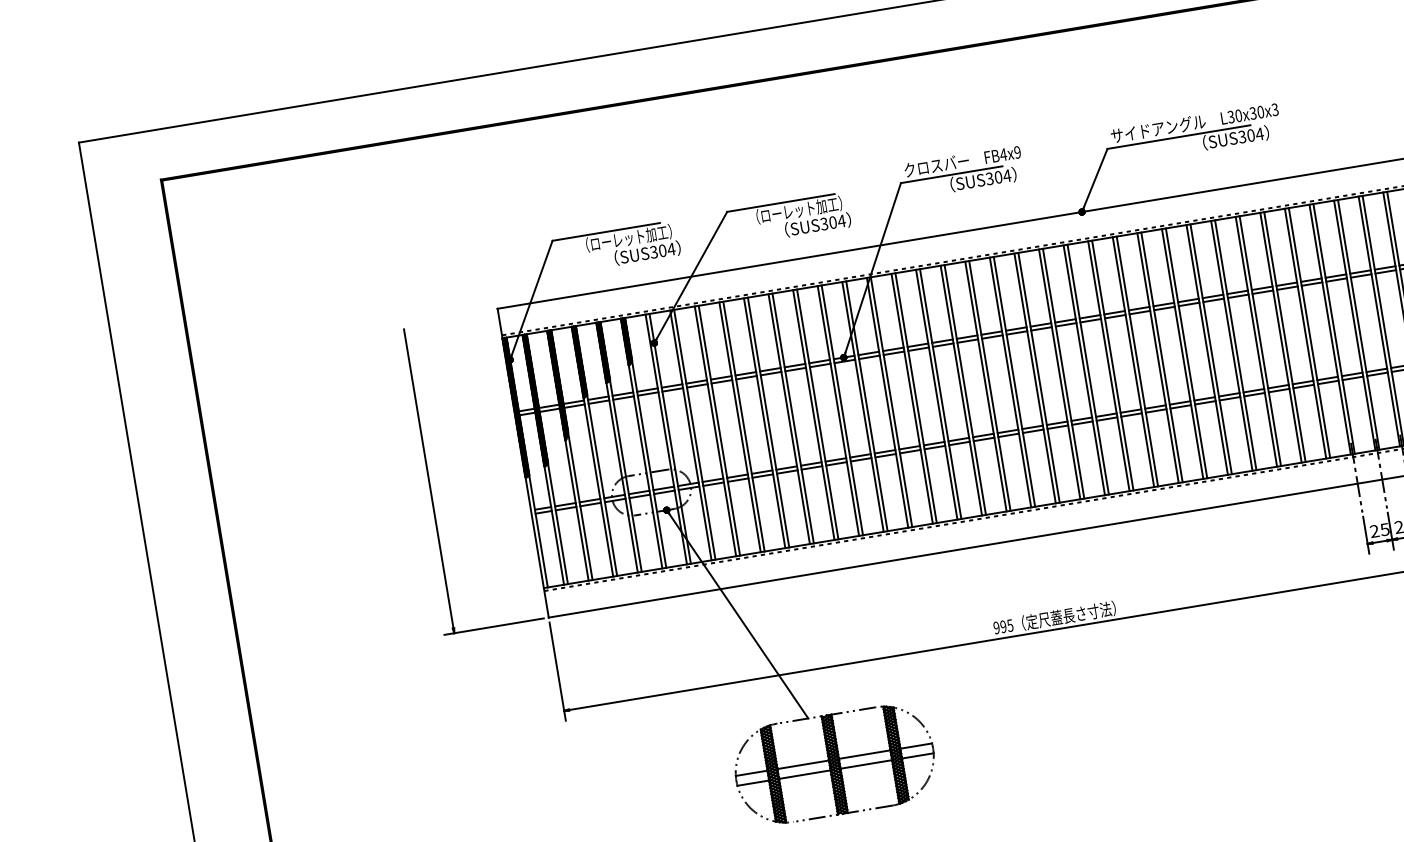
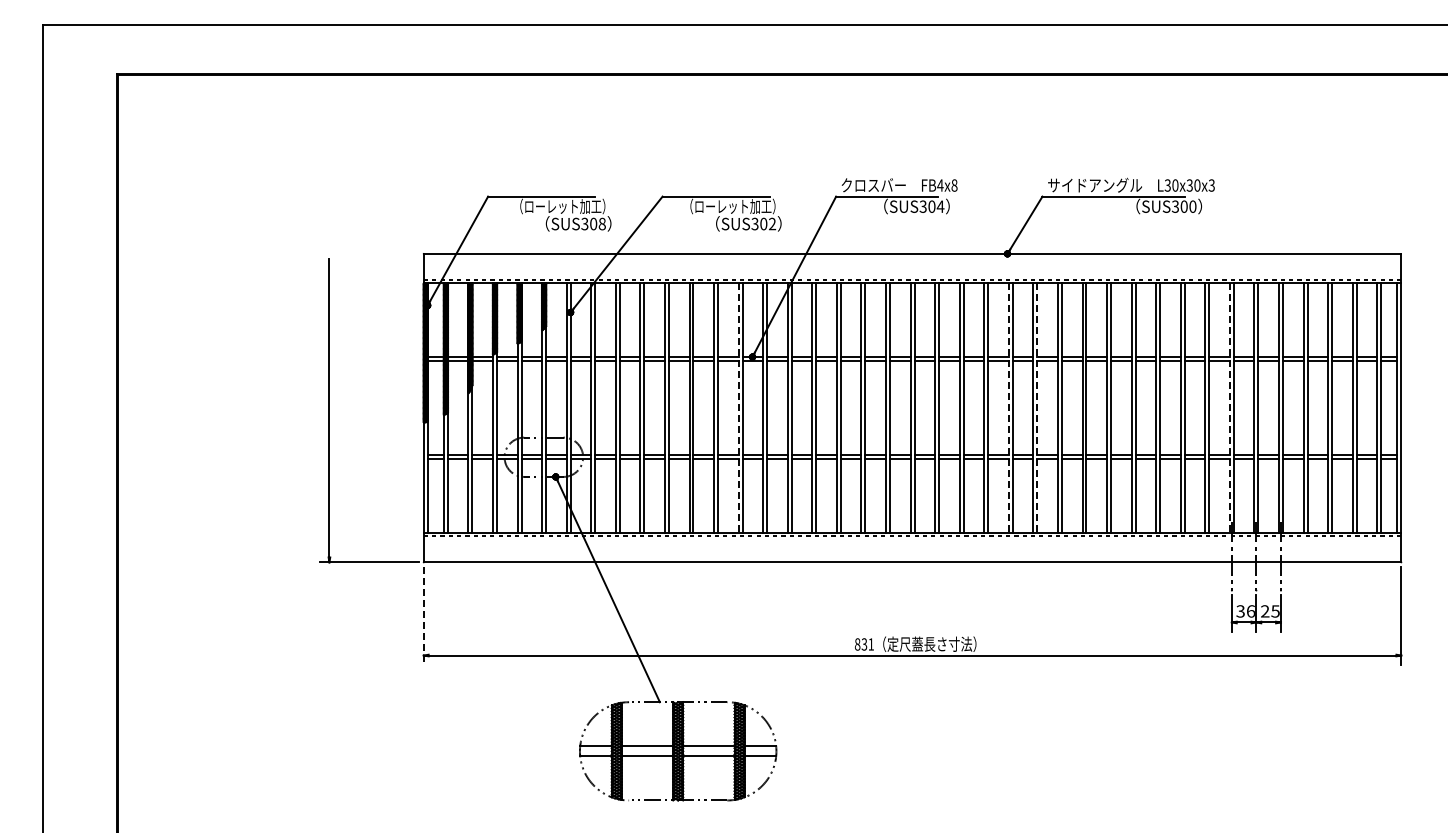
text: (1259, 133) -> (1192, 206), SUS304 -> SUS300
text: (1017, 152) -> (954, 185), FB4x9 -> FB4x8
text: (841, 220) -> (772, 223), SUS304 -> SUS302
text: (671, 248) -> (602, 223), SUS304 -> SUS308
line: (1329, 330) -> (1229, 408), solid -> dashed
line: (1137, 361) -> (1037, 408), solid -> dashed
line: (1108, 366) -> (1008, 408), solid -> dashed
line: (838, 411) -> (738, 408), solid -> dashed
text: (1379, 530) -> (1245, 611), 25 -> 36
text: (1002, 626) -> (863, 644), 995 -> 831
line: (557, 671) -> (423, 616), solid -> dashed

